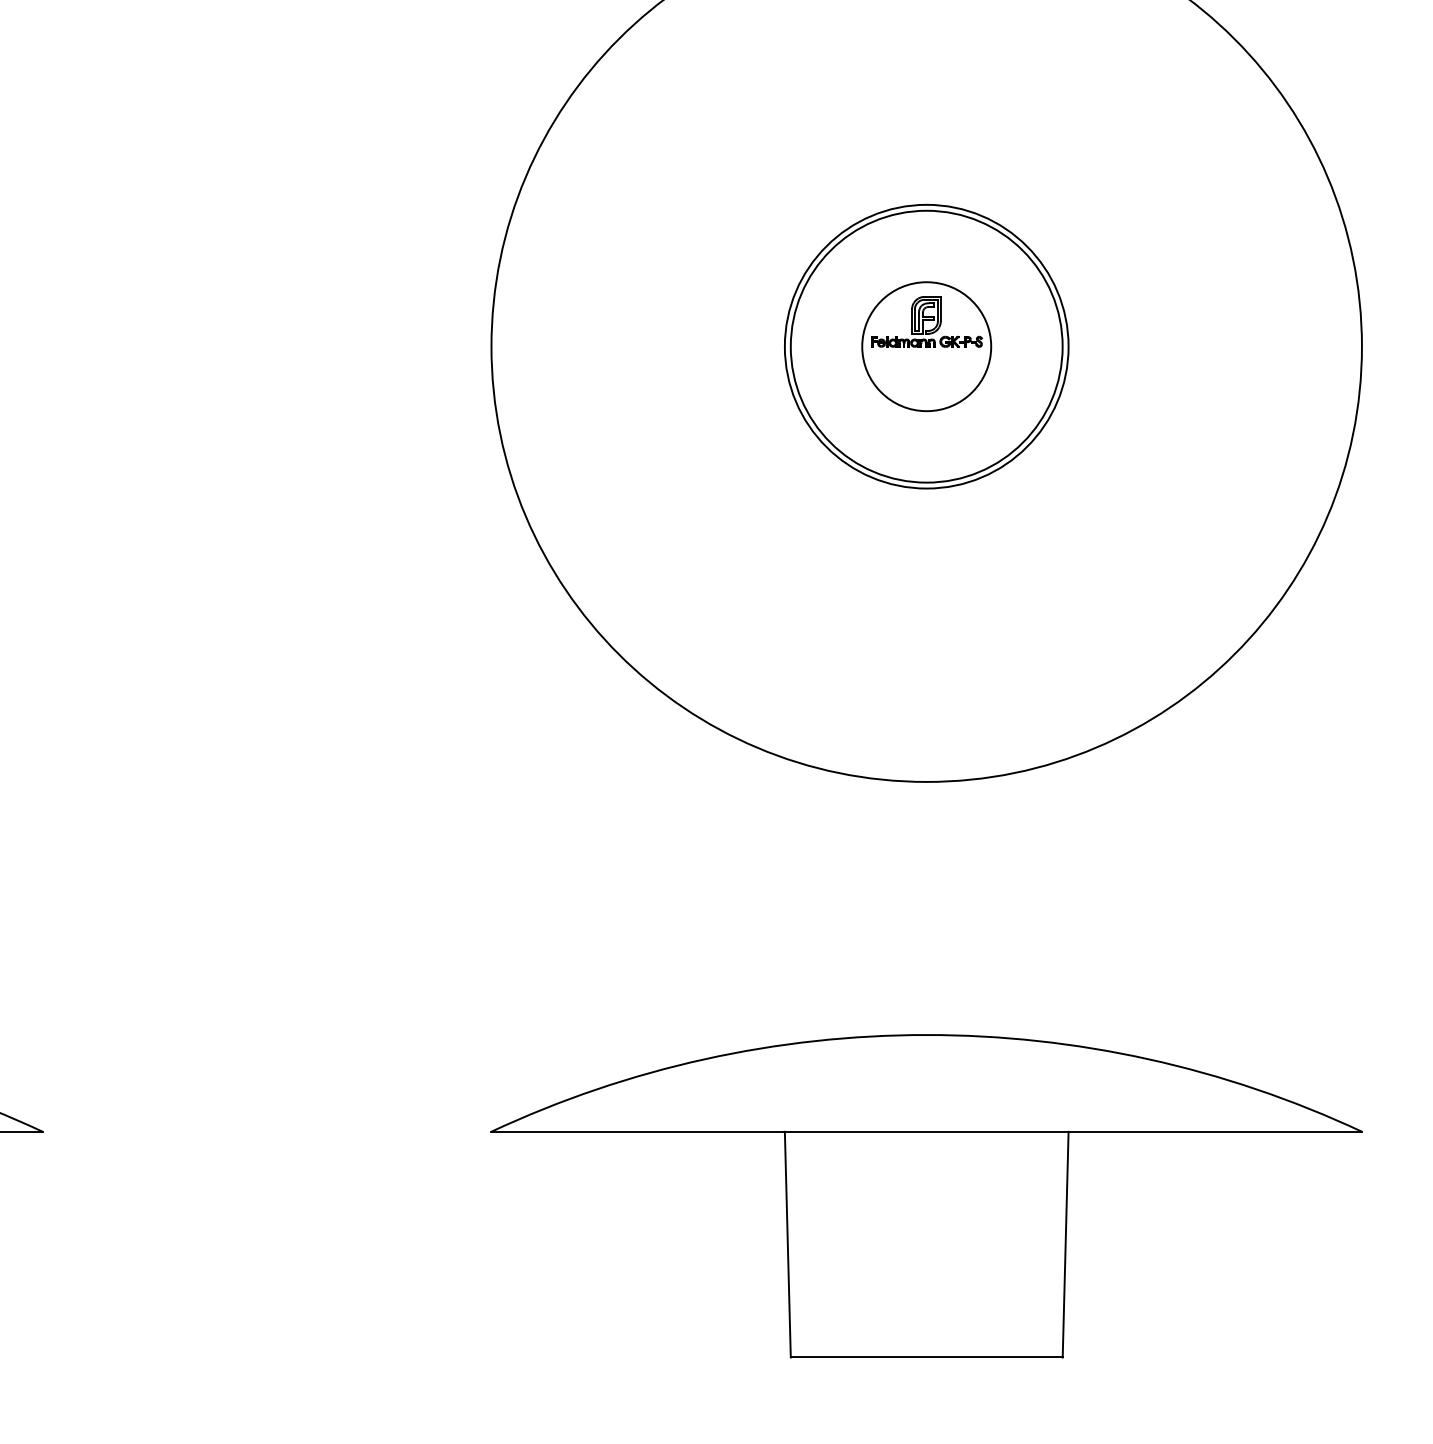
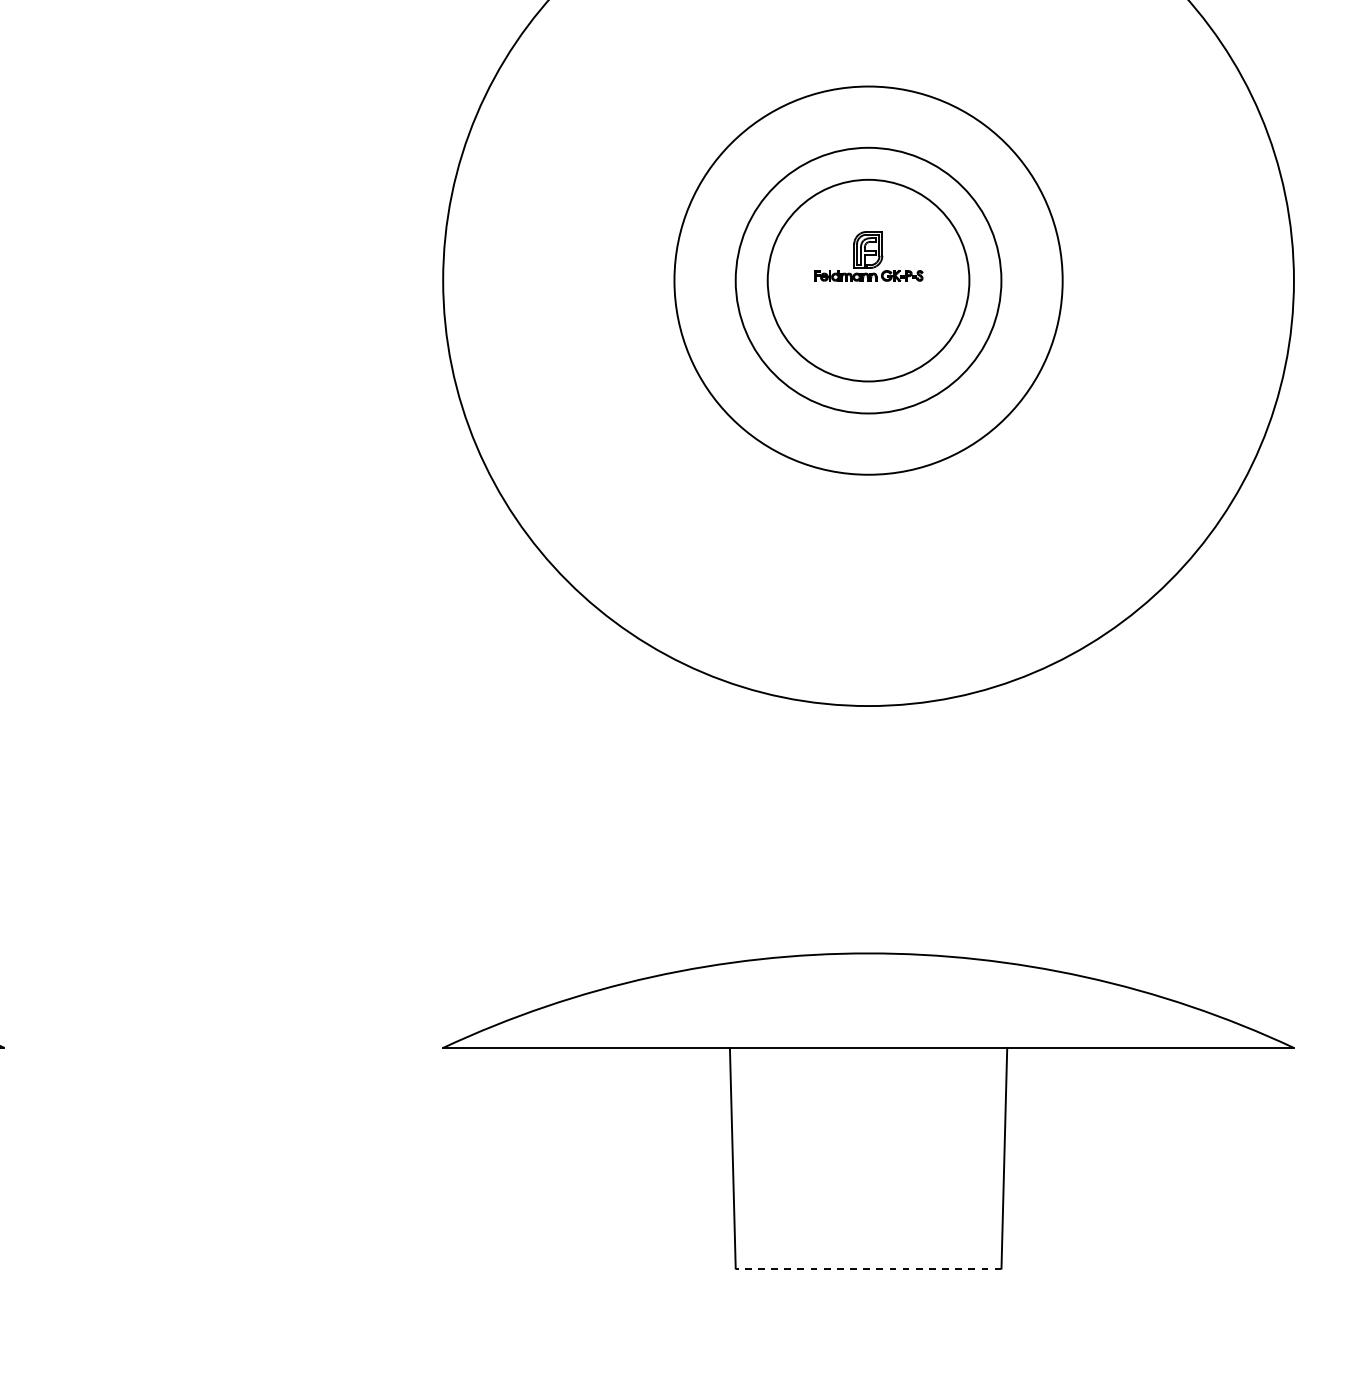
circle: (926, 346) -> (868, 280), size x1.4
circle: (926, 346) -> (868, 280), size x1.6
line: (926, 1357) -> (868, 1268), solid -> dashed

